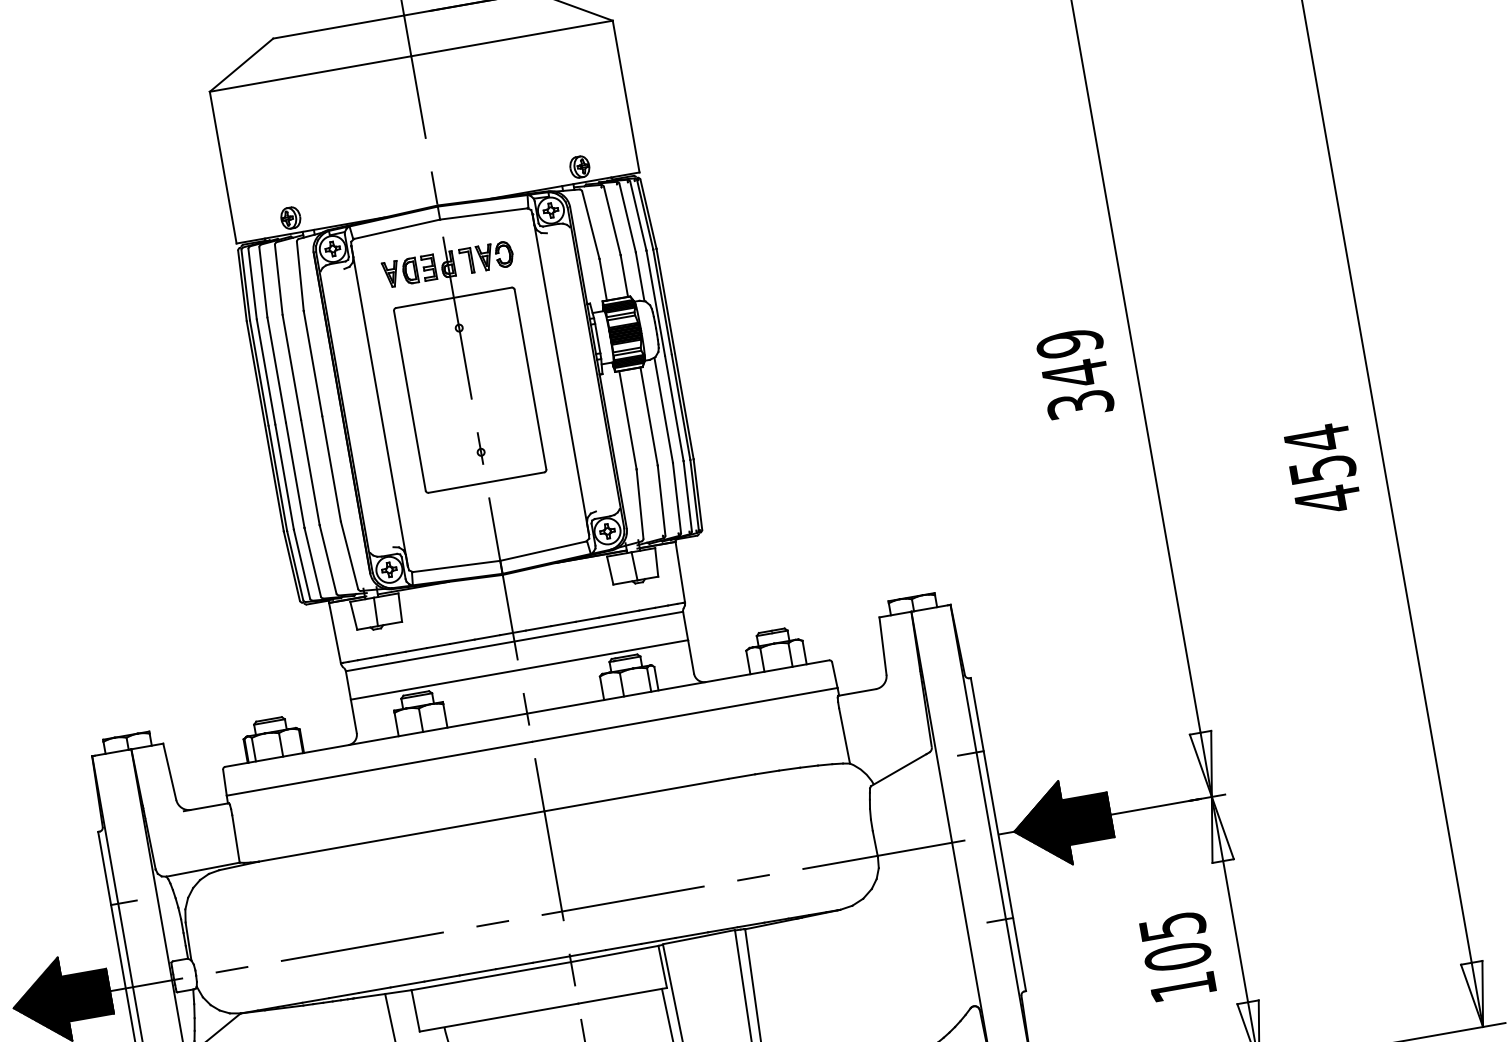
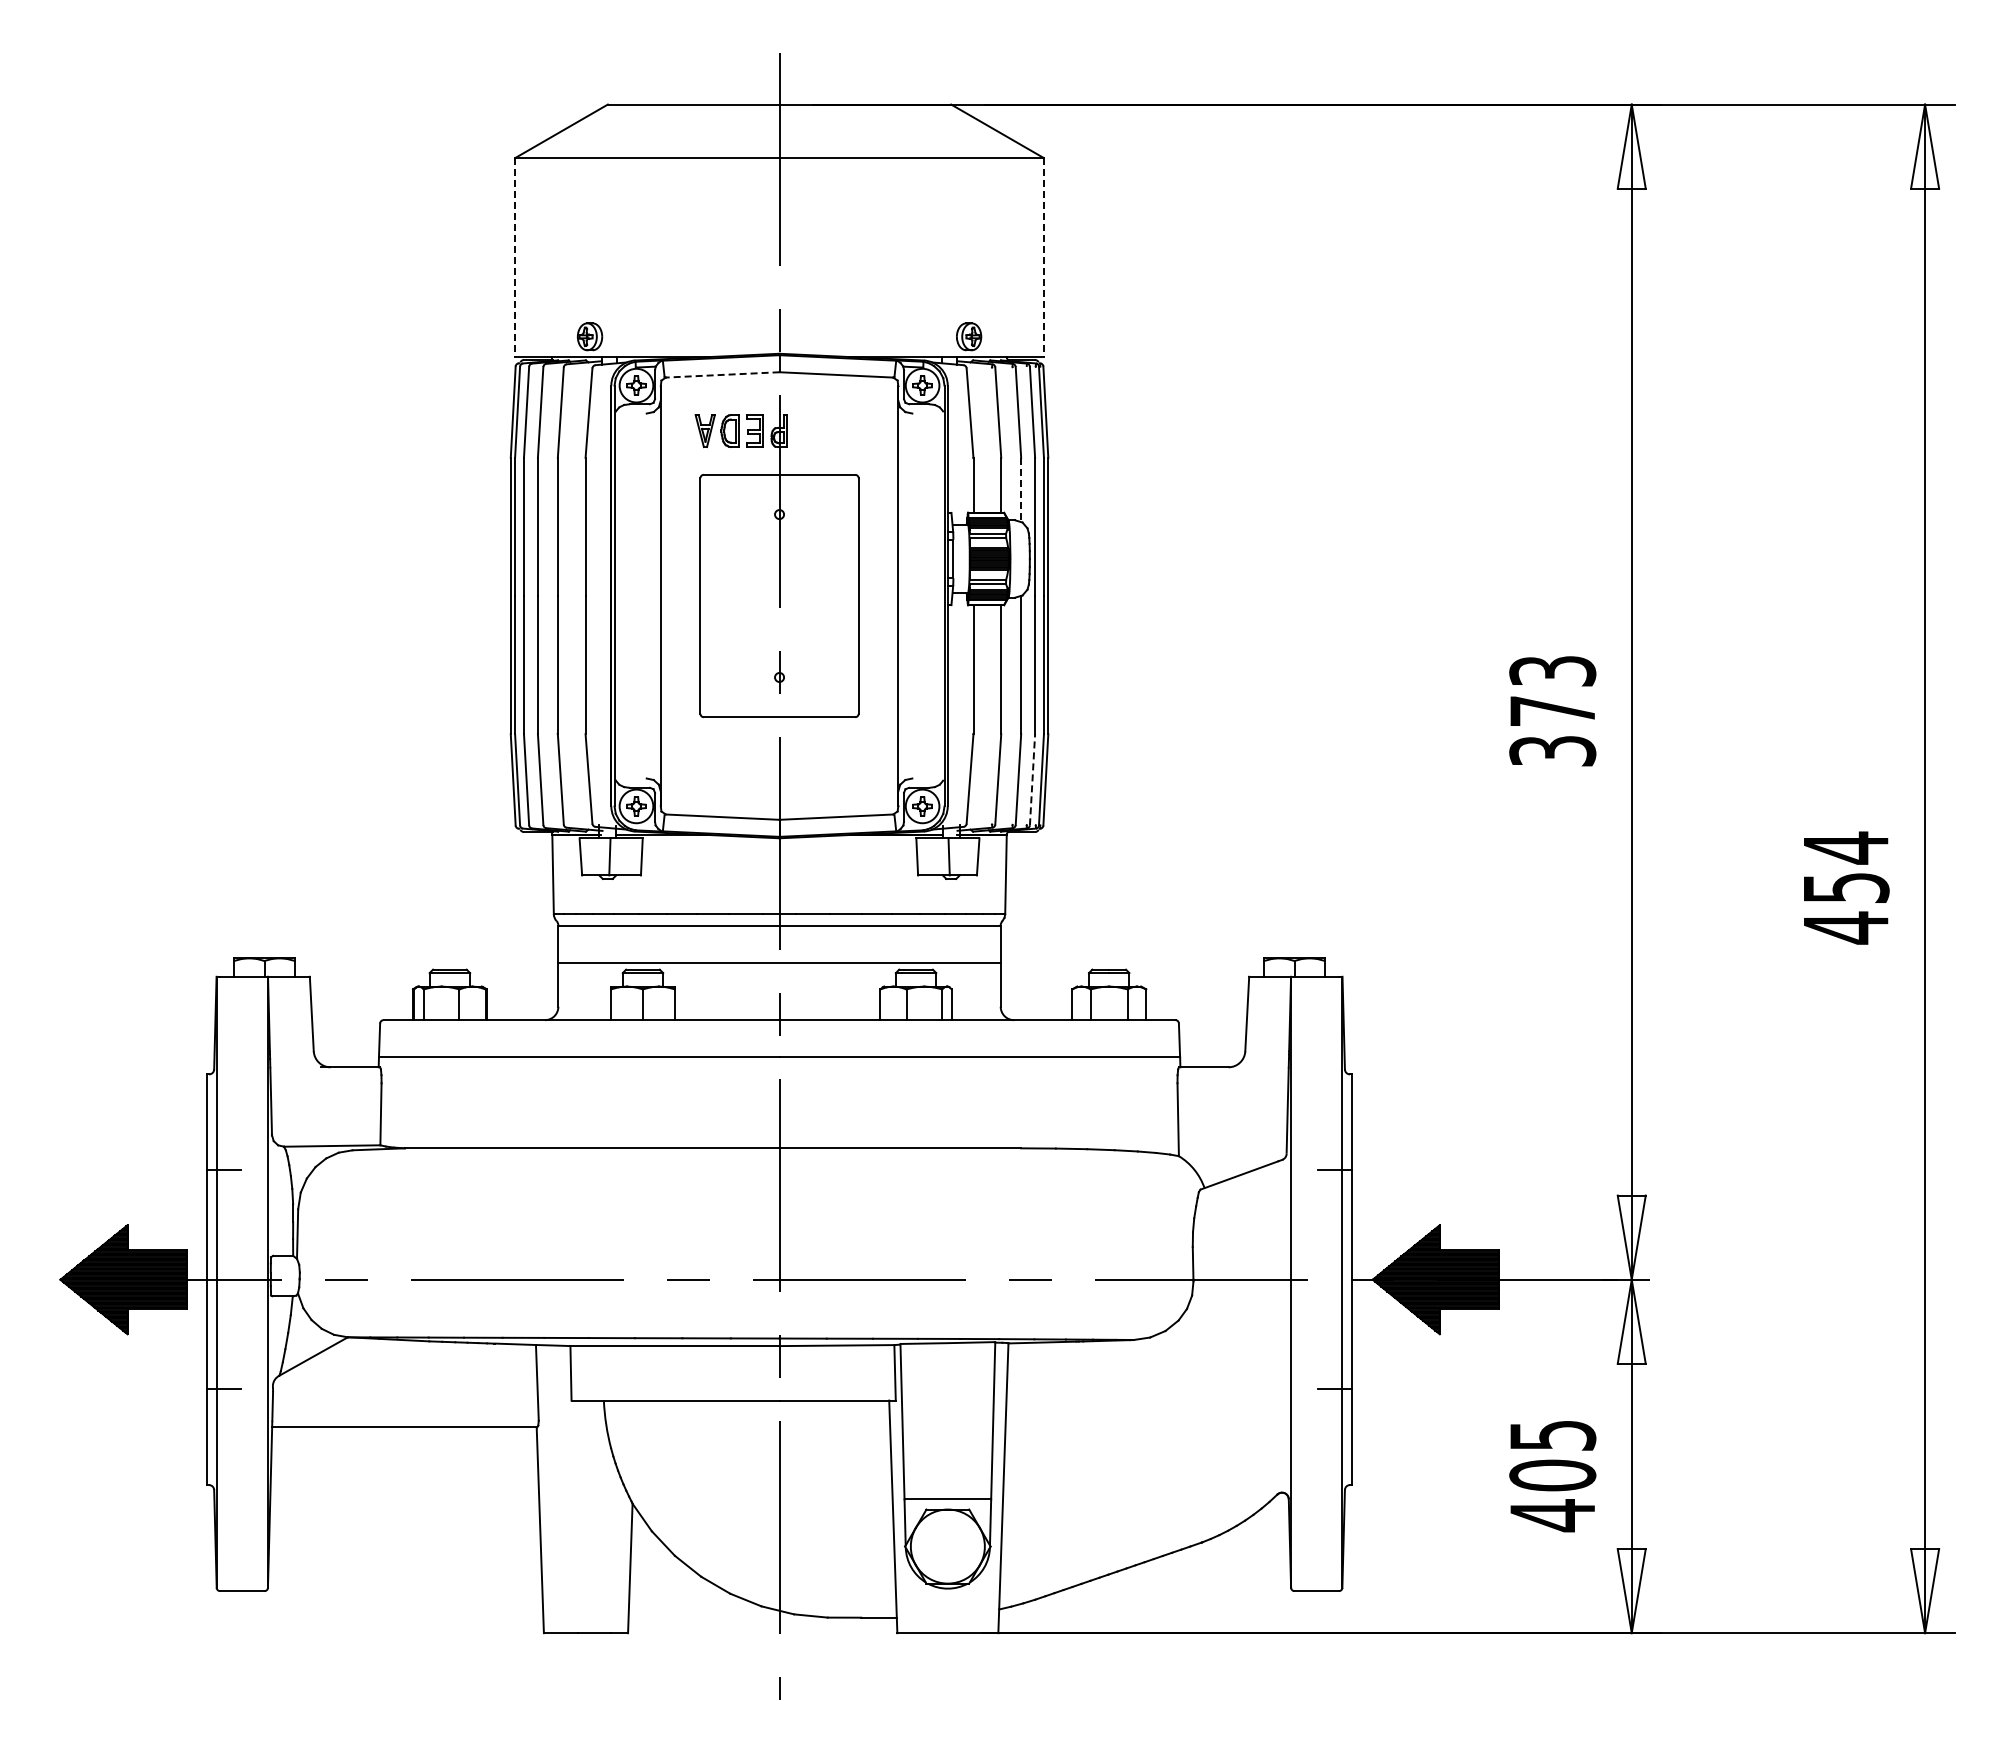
line: (625, 96) -> (1043, 257), solid -> dashed
line: (223, 167) -> (515, 257), solid -> dashed
line: (396, 228) -> (722, 374), solid -> dashed
part: (486, 257) -> (830, 431), removed
line: (640, 276) -> (1021, 489), solid -> dashed
text: (1072, 359) -> (1552, 691), 349 -> 373
line: (687, 496) -> (1032, 779), solid -> dashed
text: (1183, 987) -> (1552, 1515), 105 -> 405

